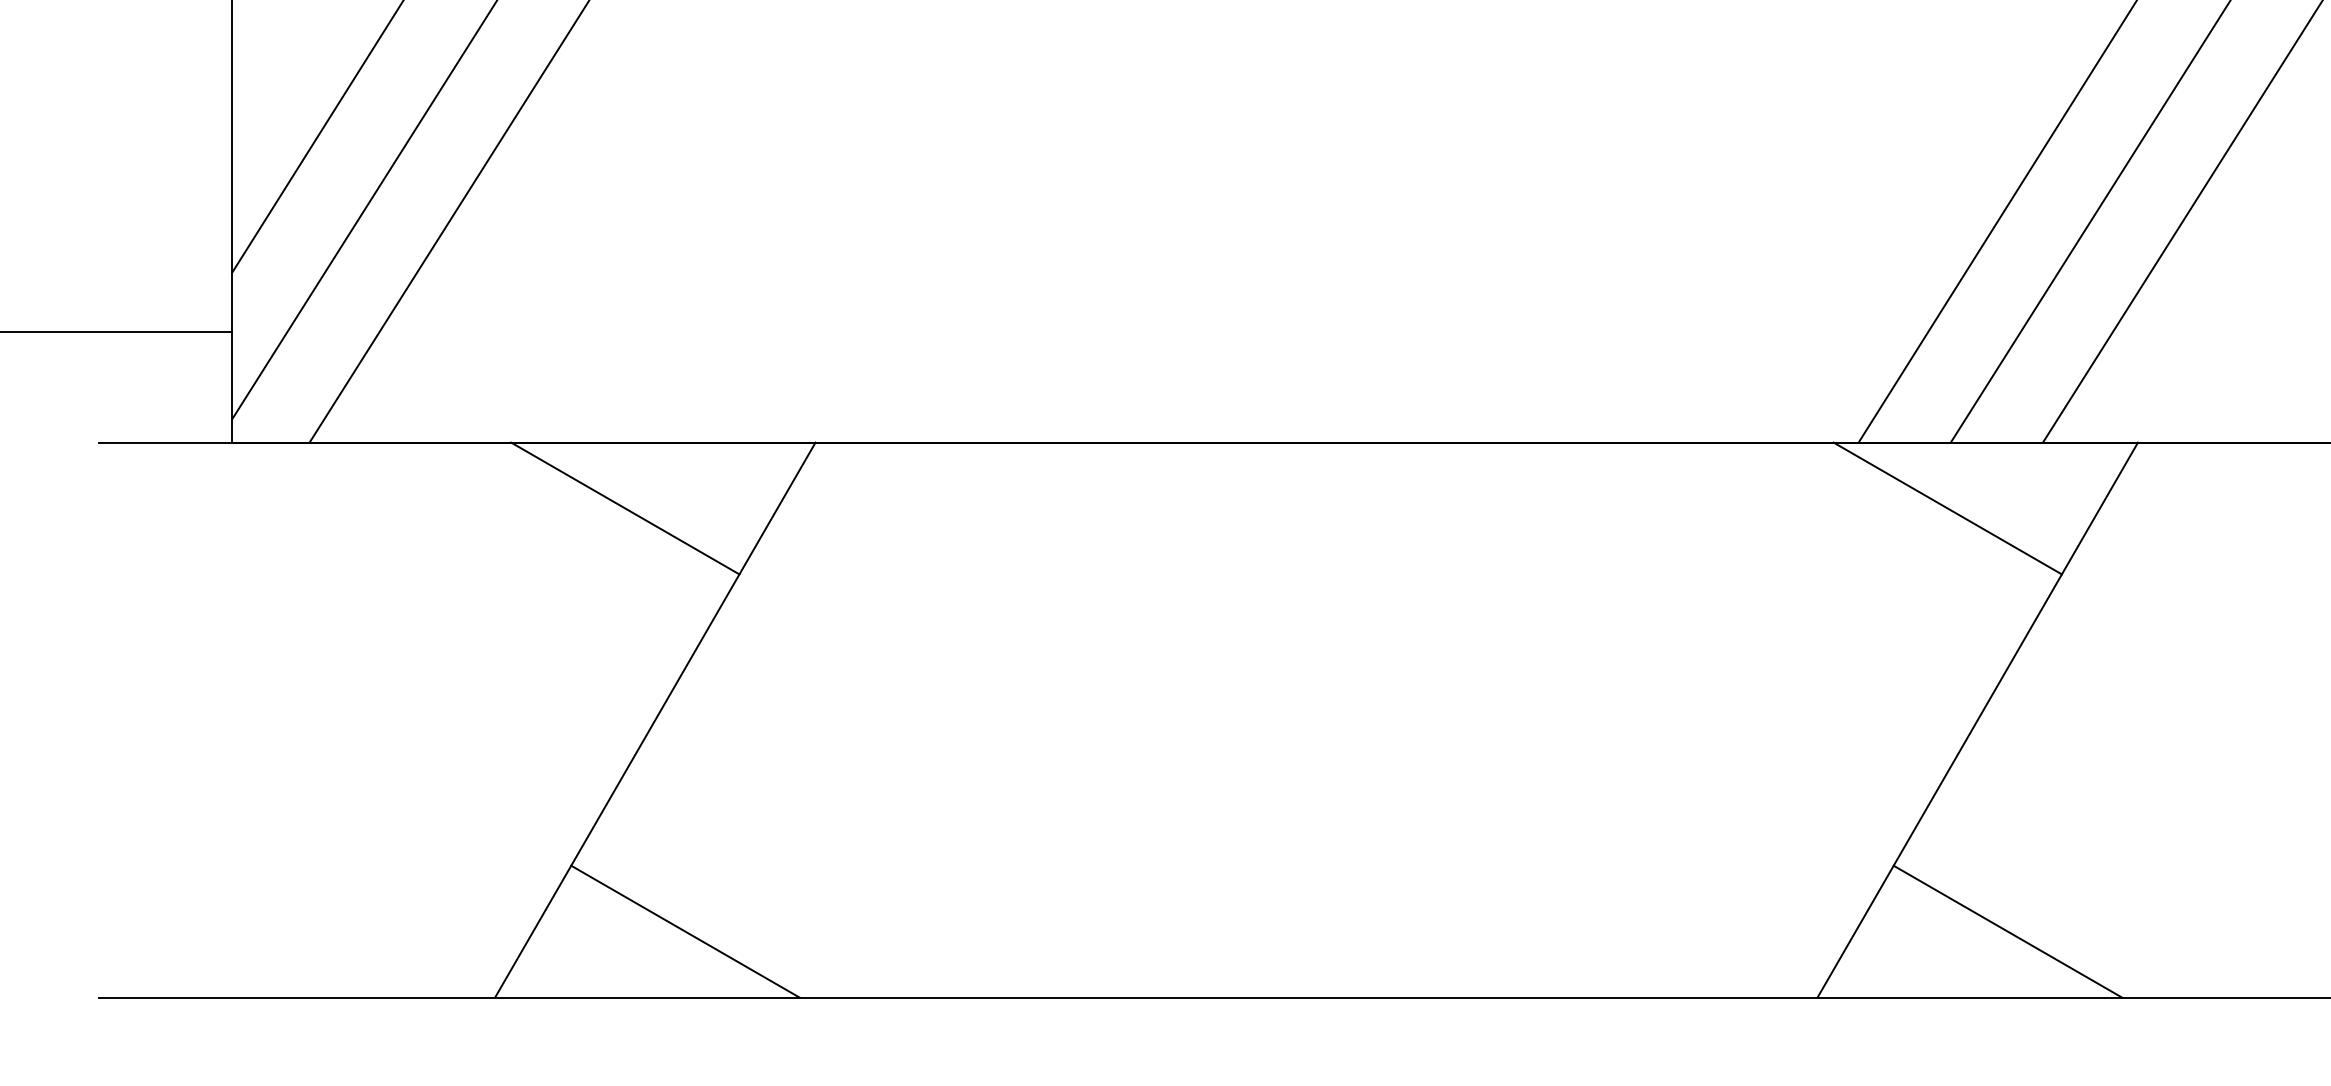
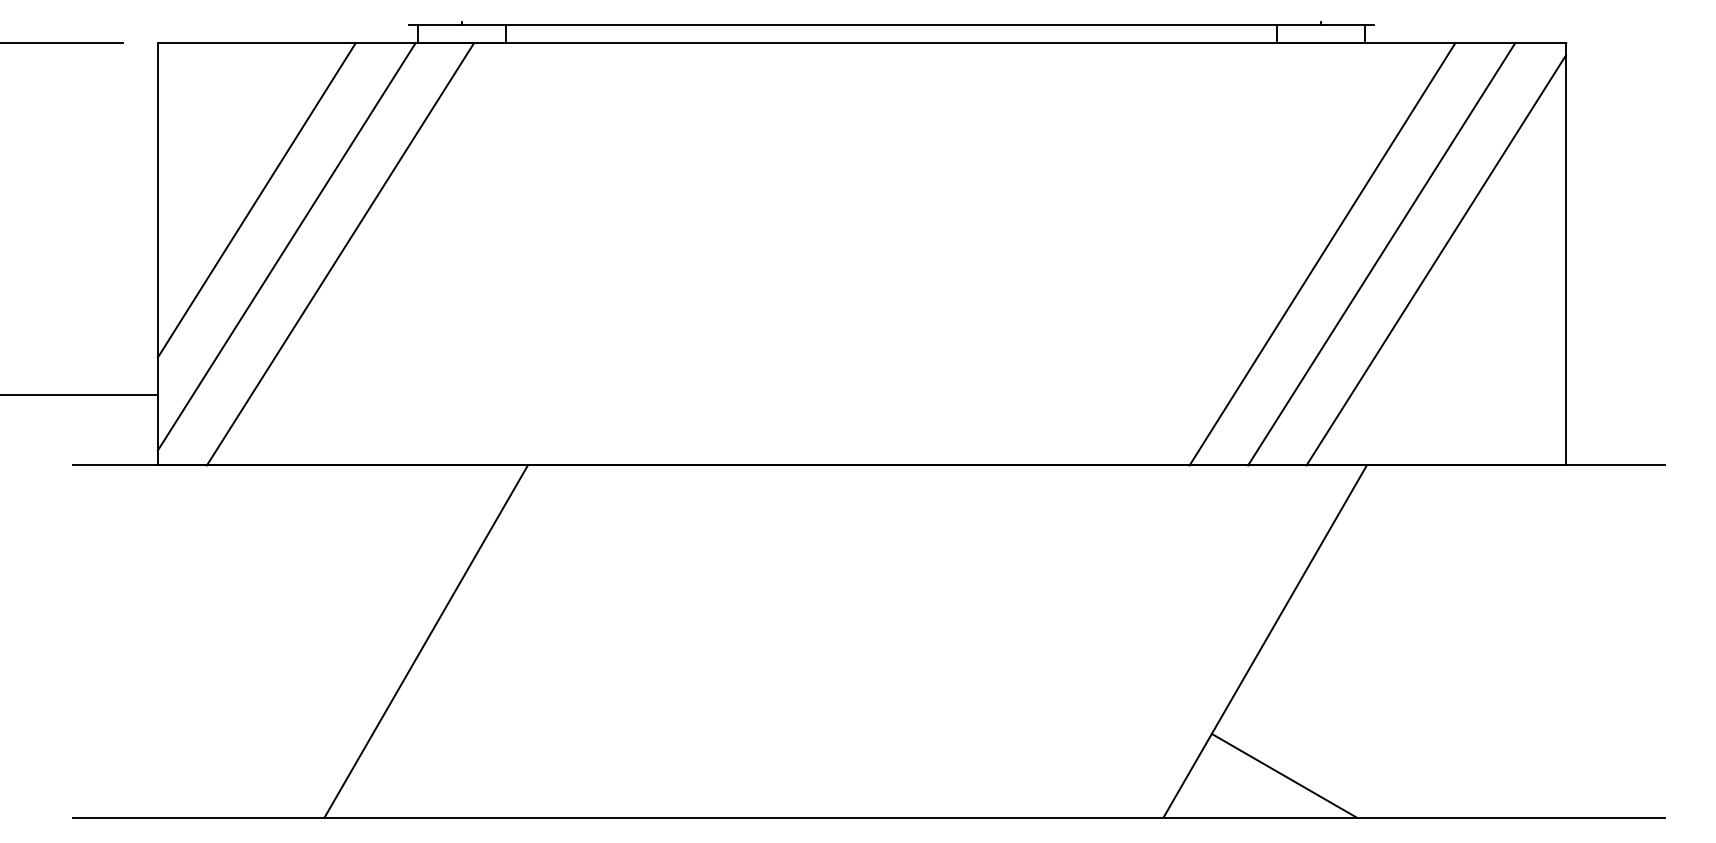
line: (624, 508) -> (406, 507), removed
line: (1946, 508) -> (1245, 507), removed
line: (684, 931) -> (444, 775), removed

